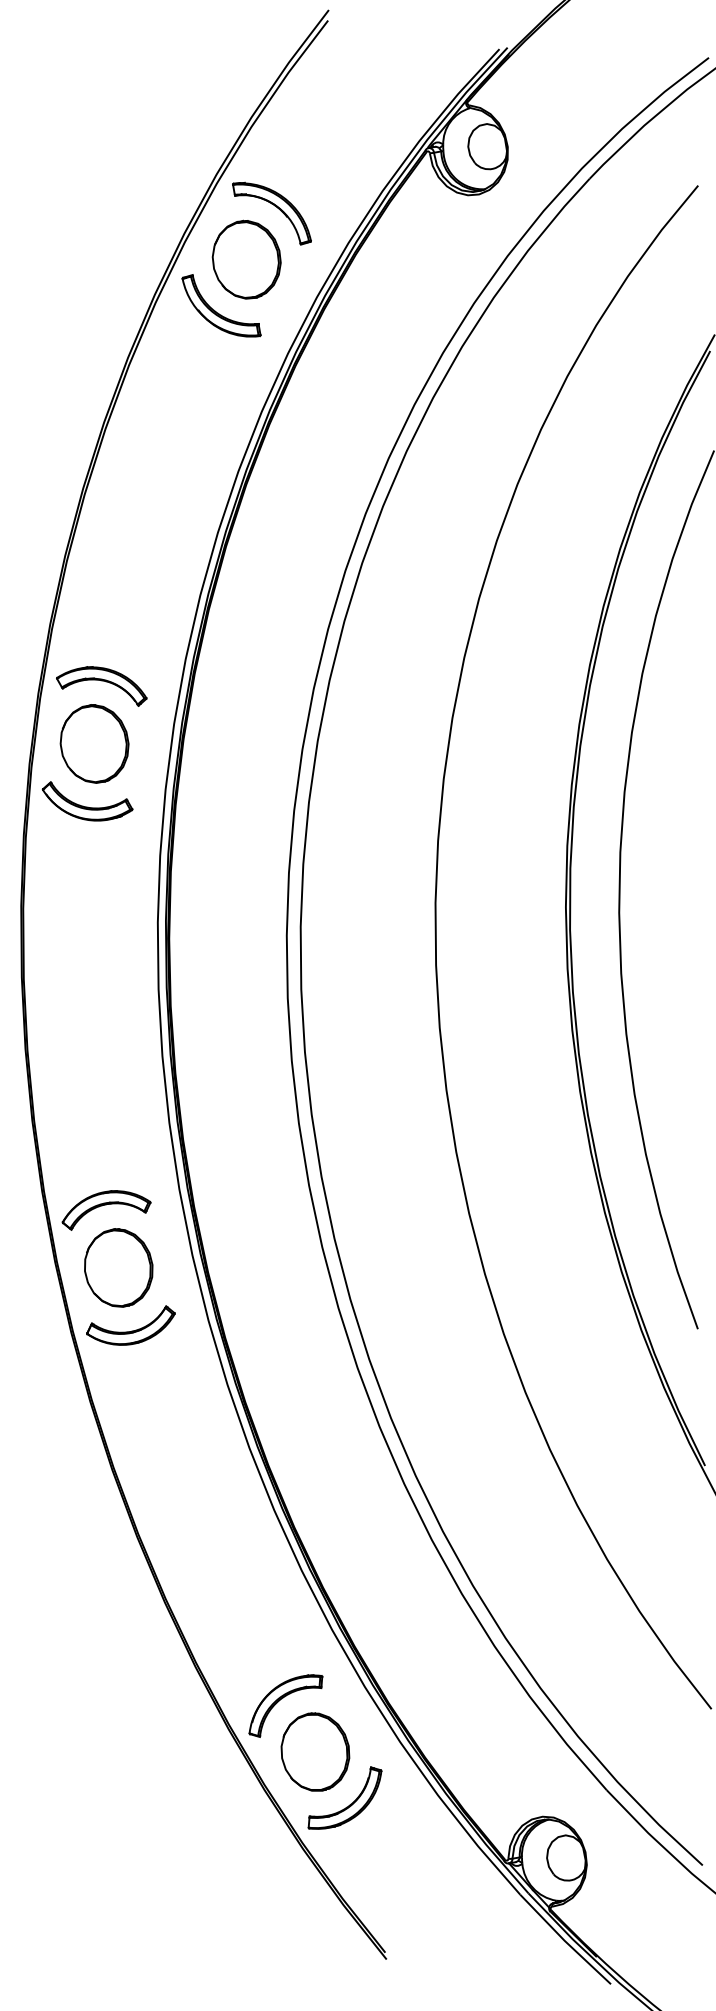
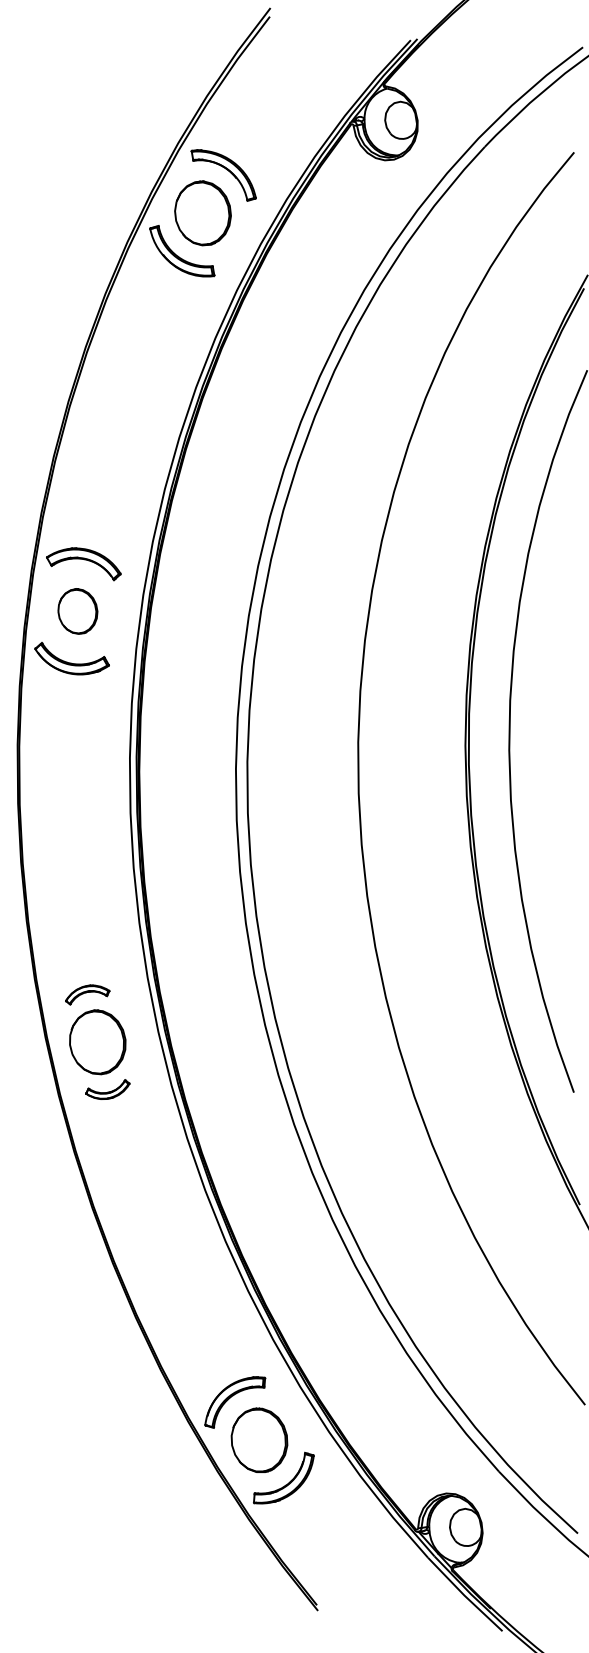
part: (94, 743) -> (77, 611), size x0.7
part: (106, 1210) -> (87, 995), size x0.6
part: (130, 1325) -> (107, 1089), size x0.6

